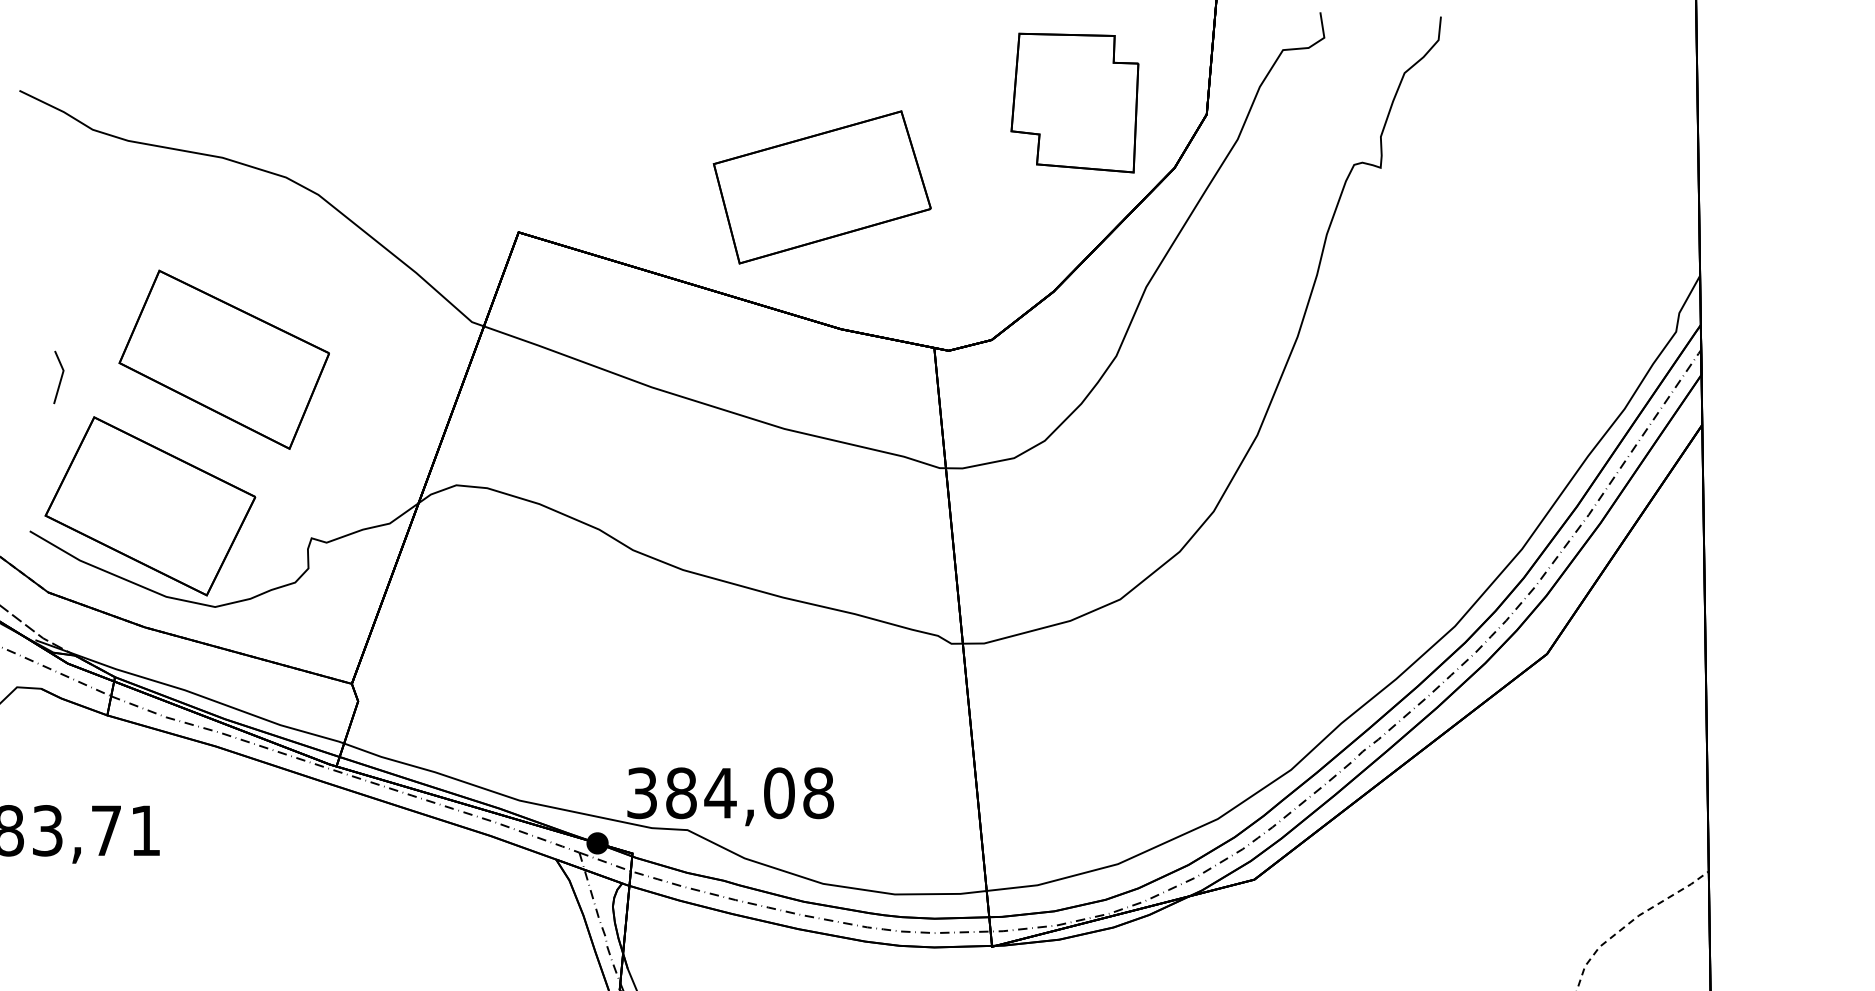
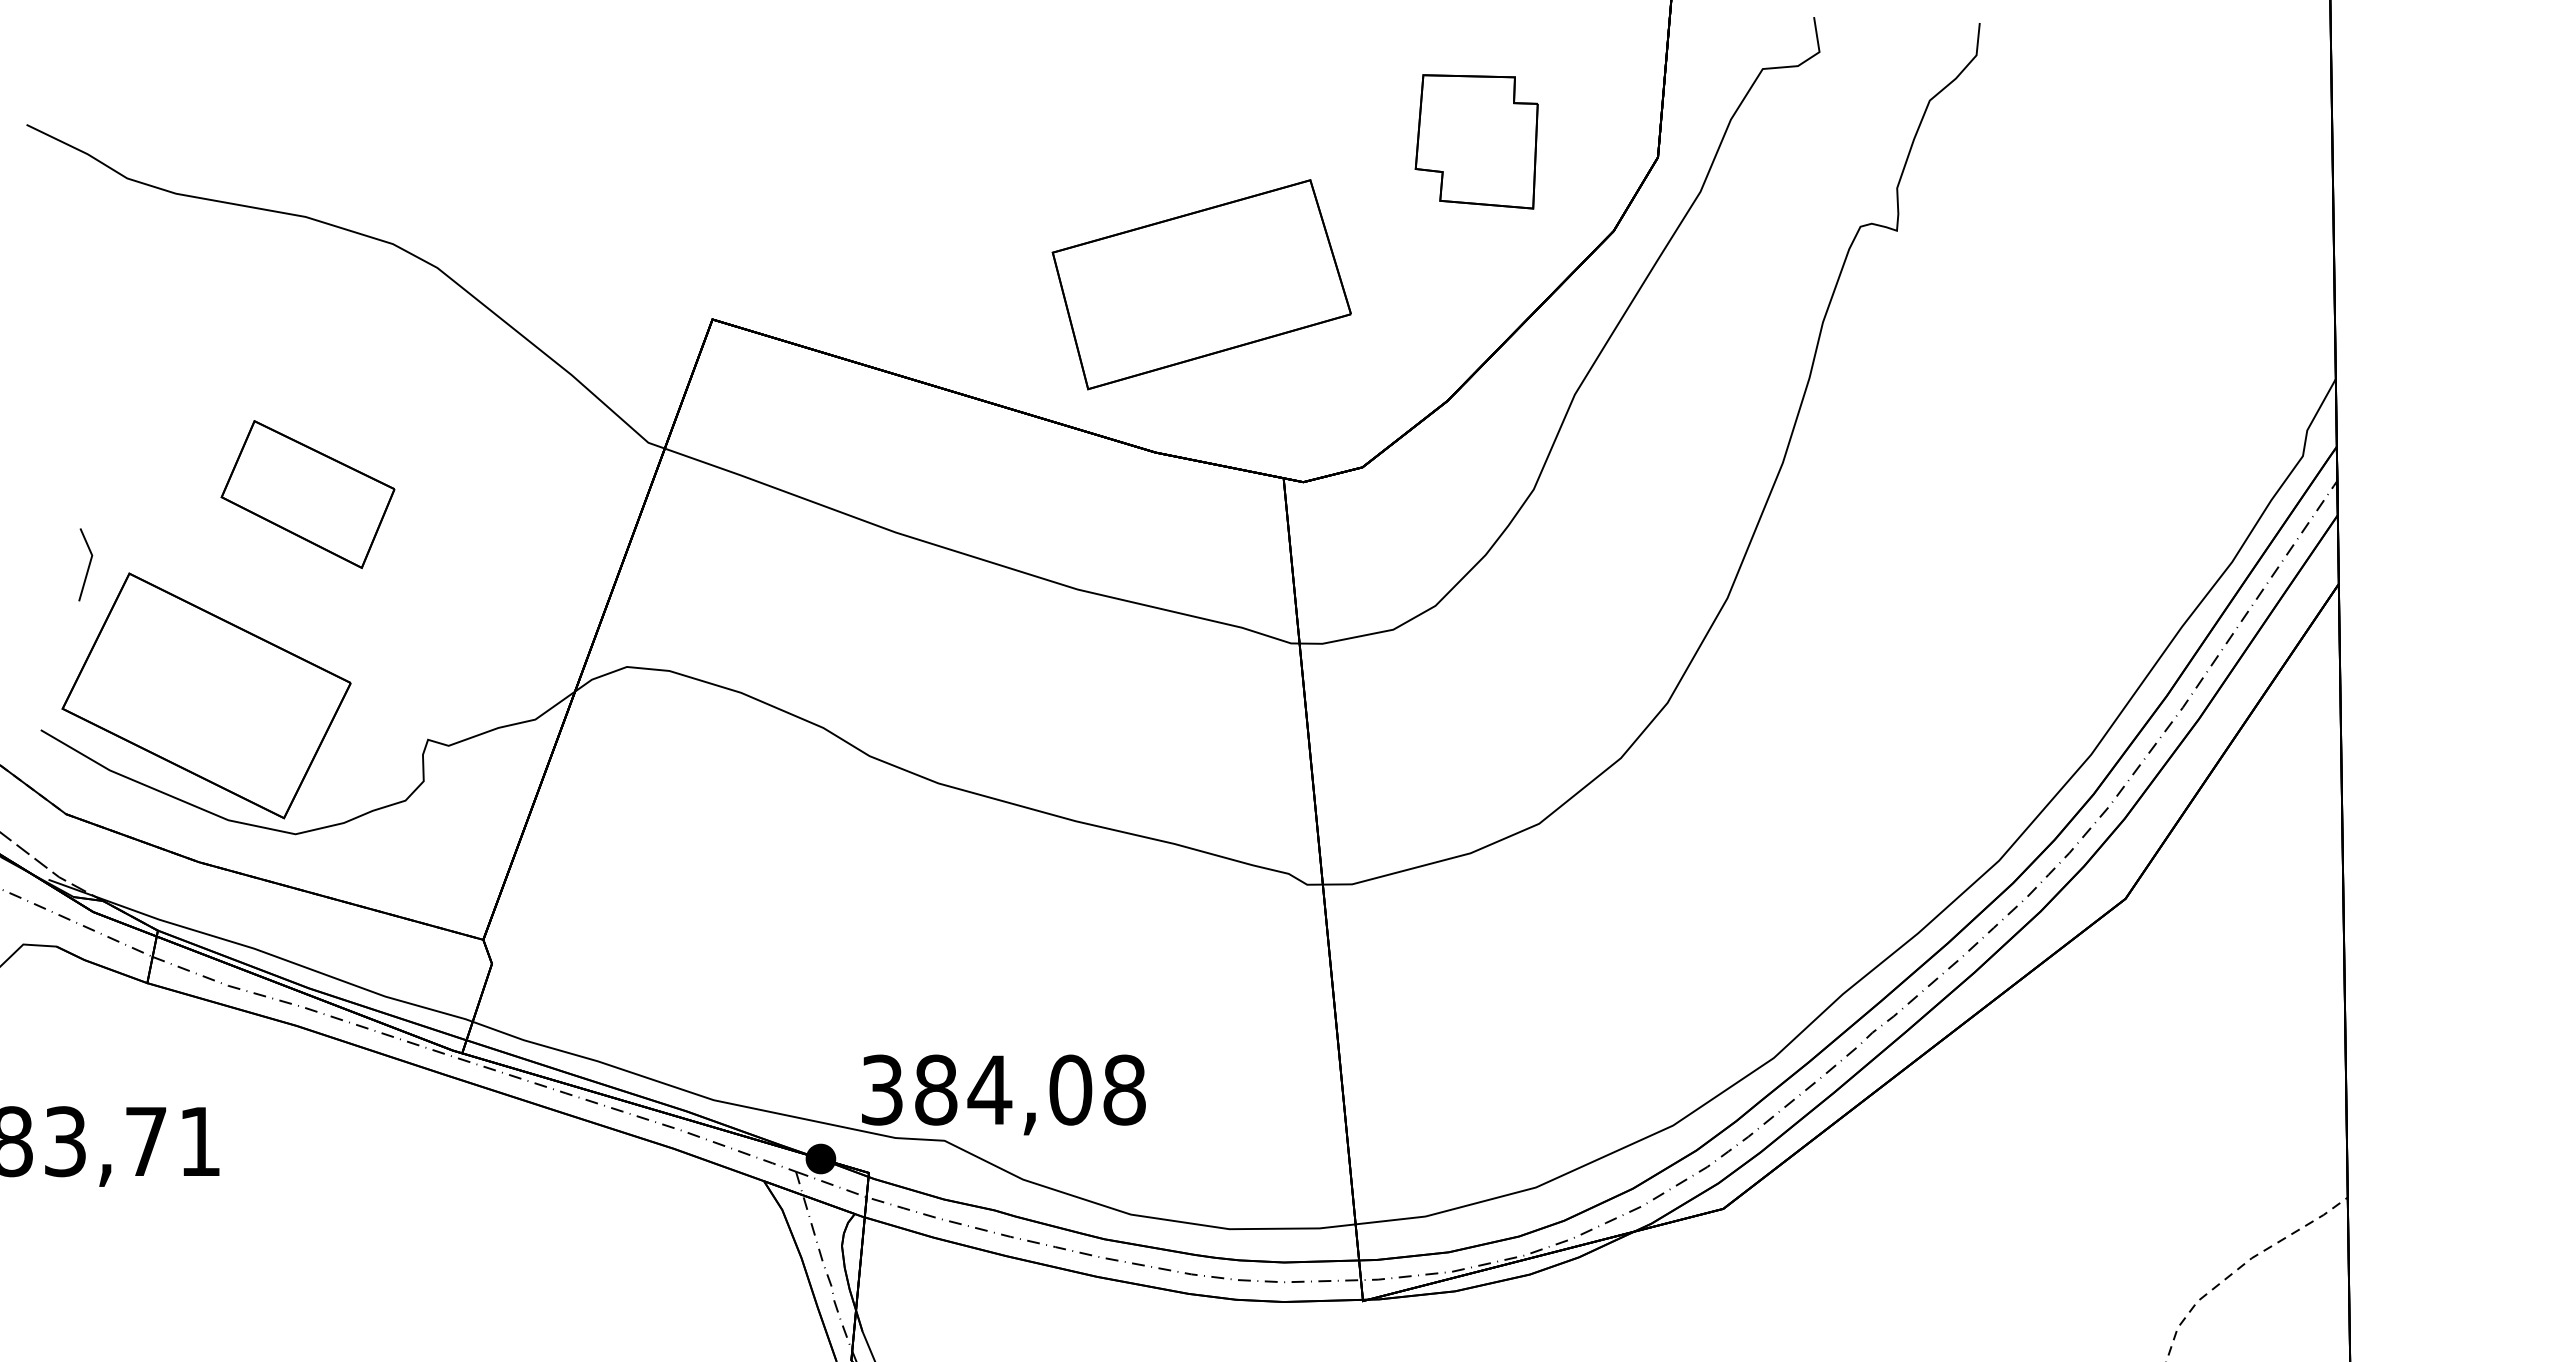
part: (1074, 102) -> (1476, 141), size x0.7
part: (822, 187) -> (1201, 284), moved
part: (223, 359) -> (307, 494), size x0.6
line: (60, 377) -> (88, 564), moved

